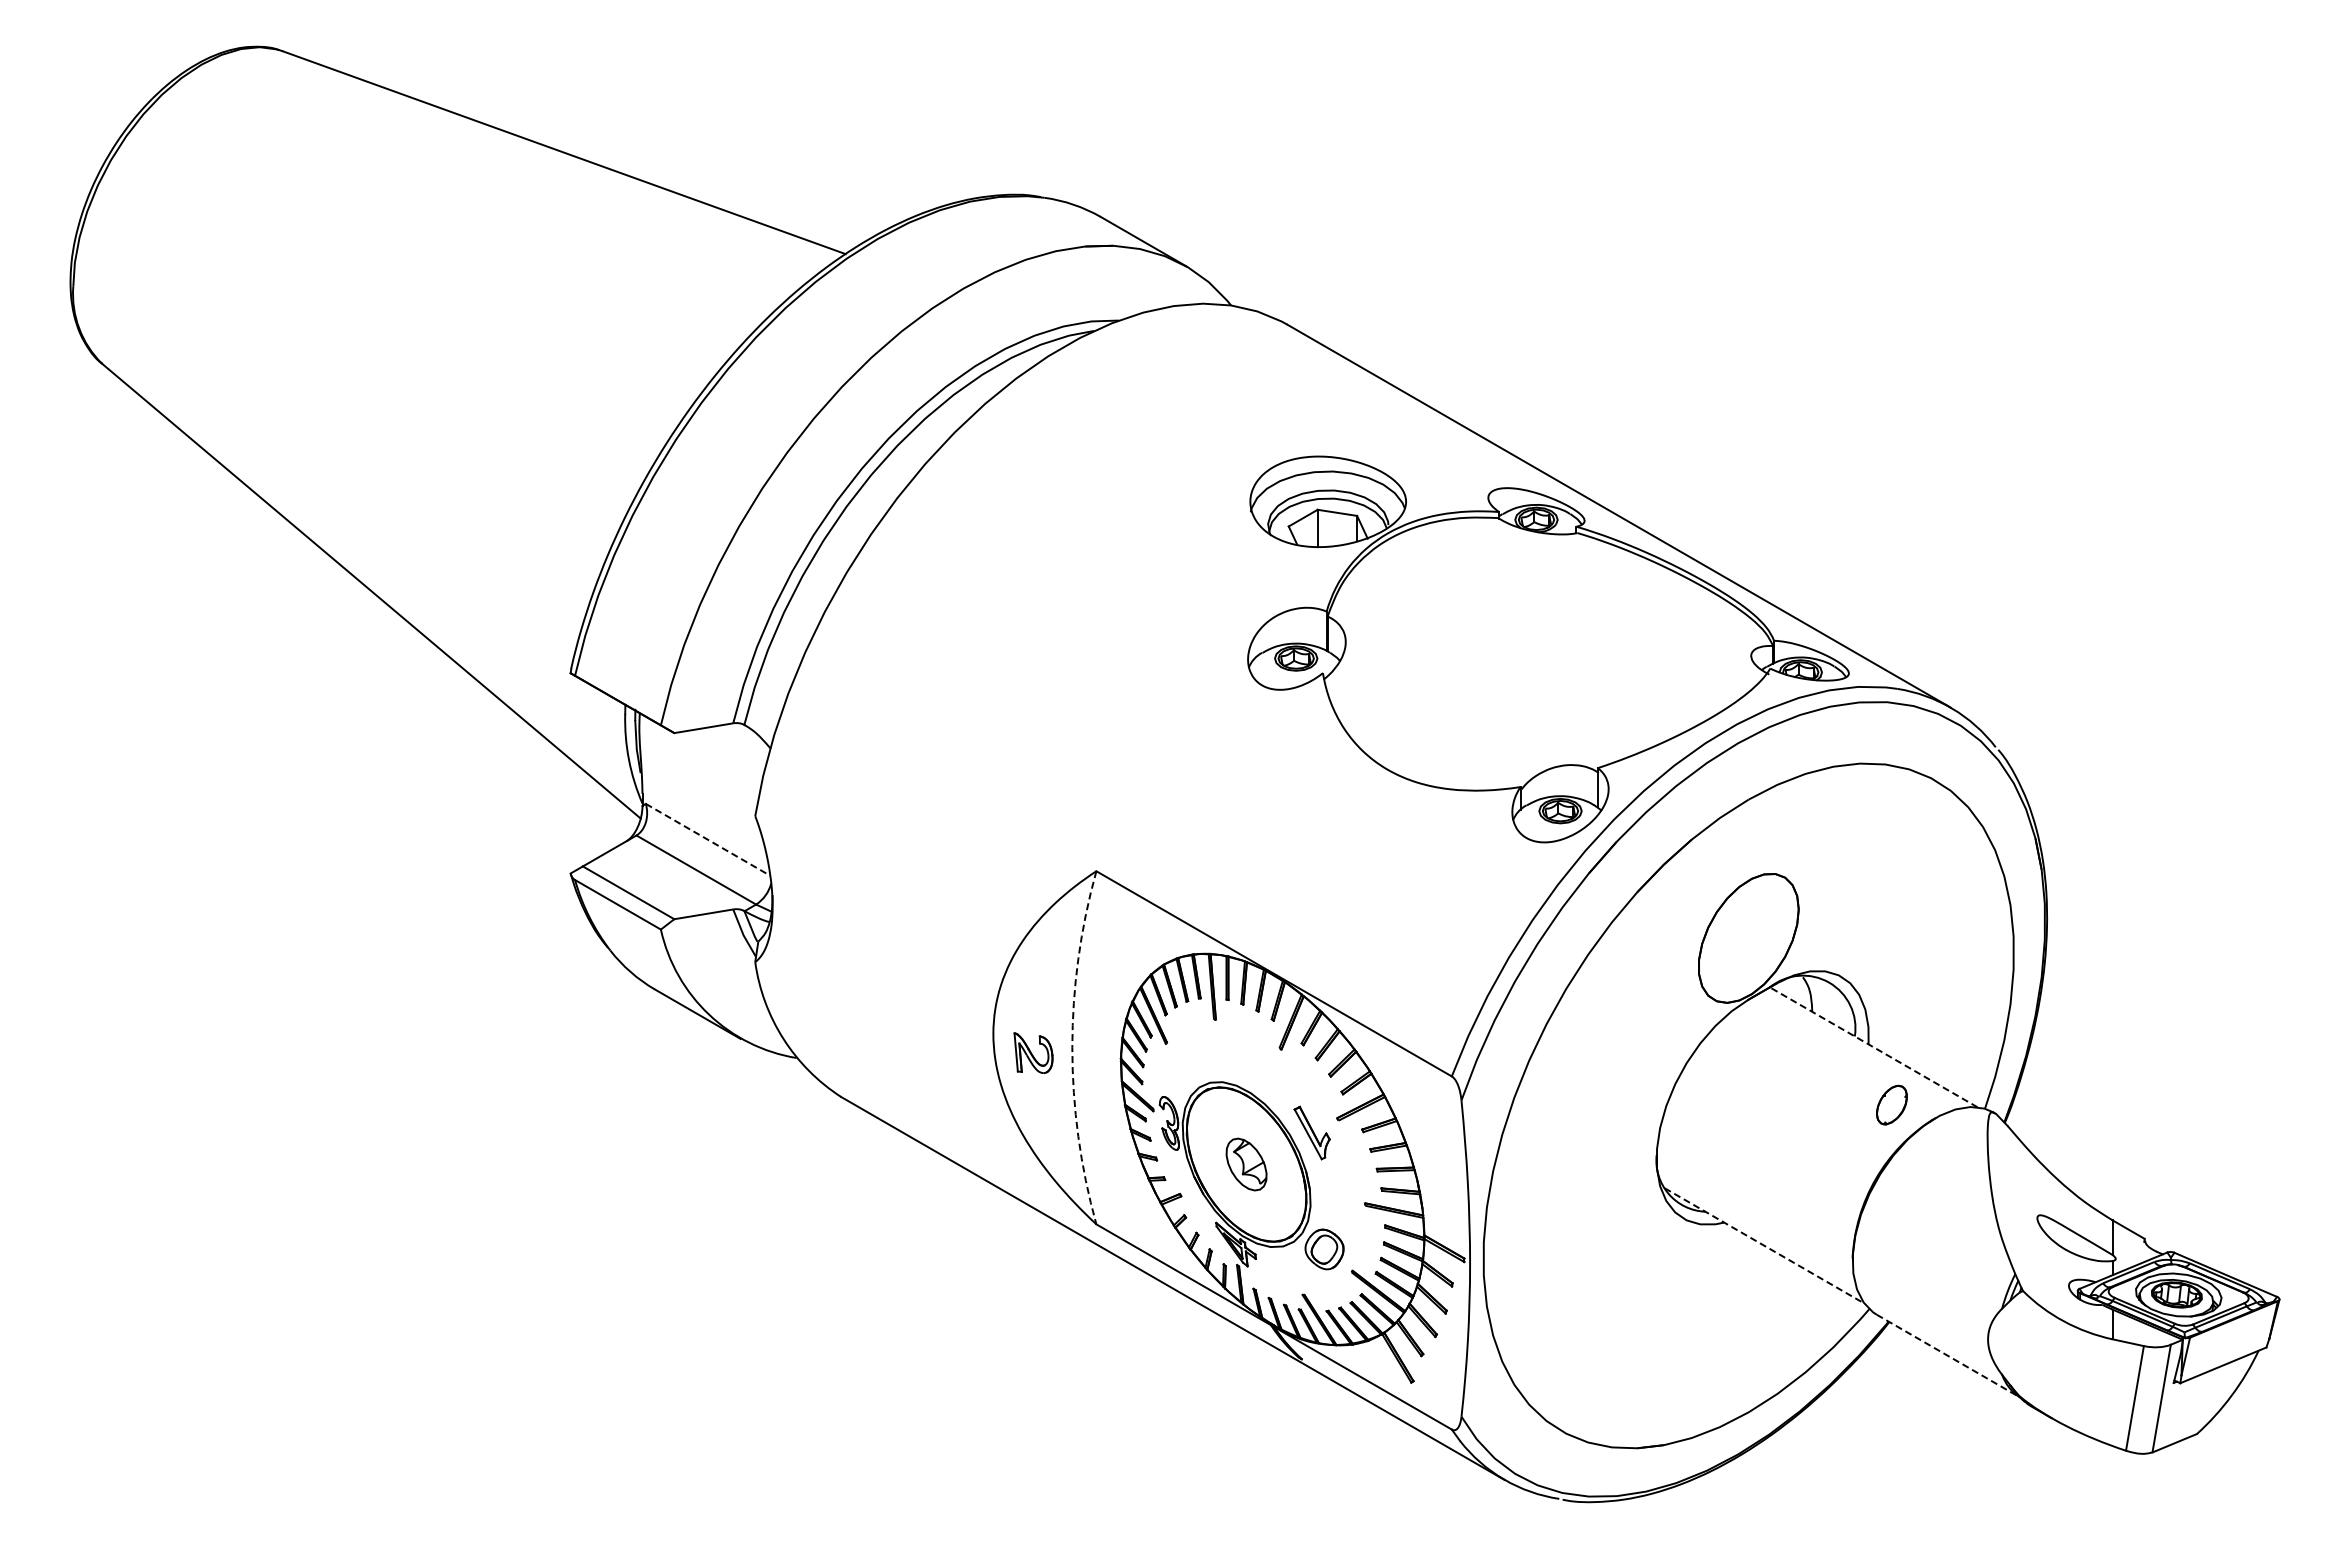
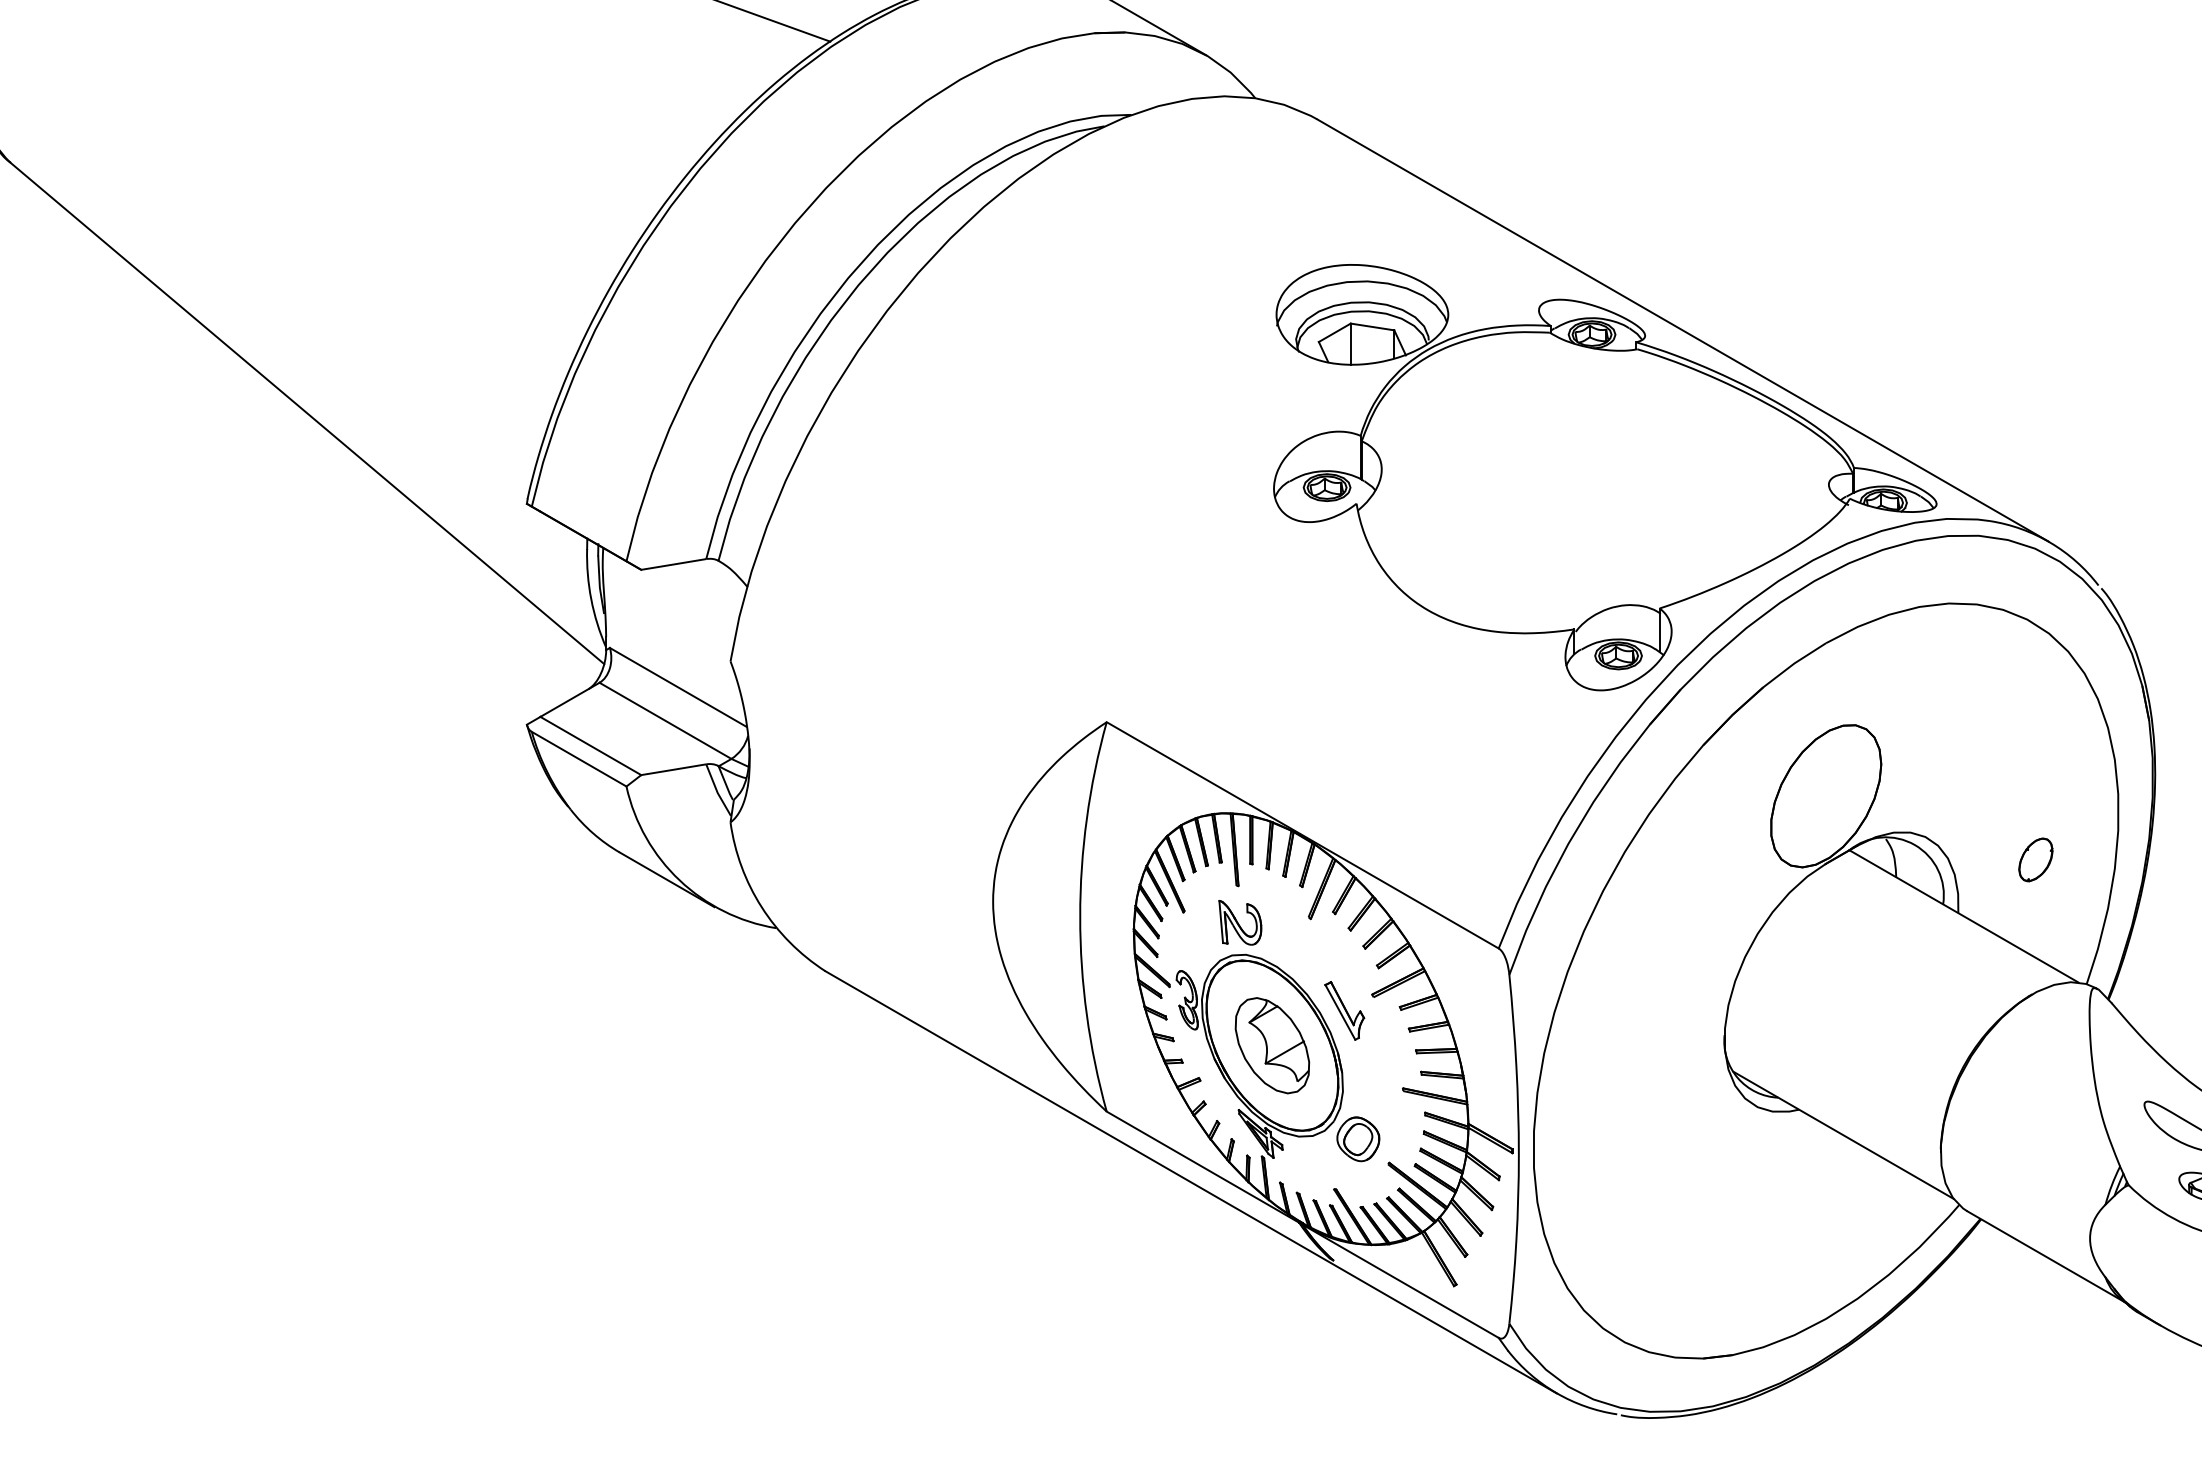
line: (707, 839) -> (677, 687), dashed -> solid
arc: (1072, 1047) -> (1080, 916), dashed -> solid
line: (1873, 1047) -> (1963, 916), dashed -> solid
part: (1033, 1052) -> (1240, 922), moved
part: (1891, 1104) -> (2035, 859), moved
part: (1246, 1164) -> (1272, 1045), size x1.67
line: (1764, 1246) -> (1843, 1136), dashed -> solid
line: (1948, 1356) -> (2046, 1257), dashed -> solid

